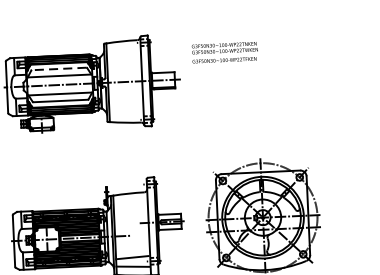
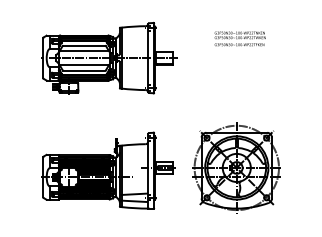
text: (224, 52) -> (239, 38), moved
line: (58, 68) -> (83, 45), dashed -> solid

